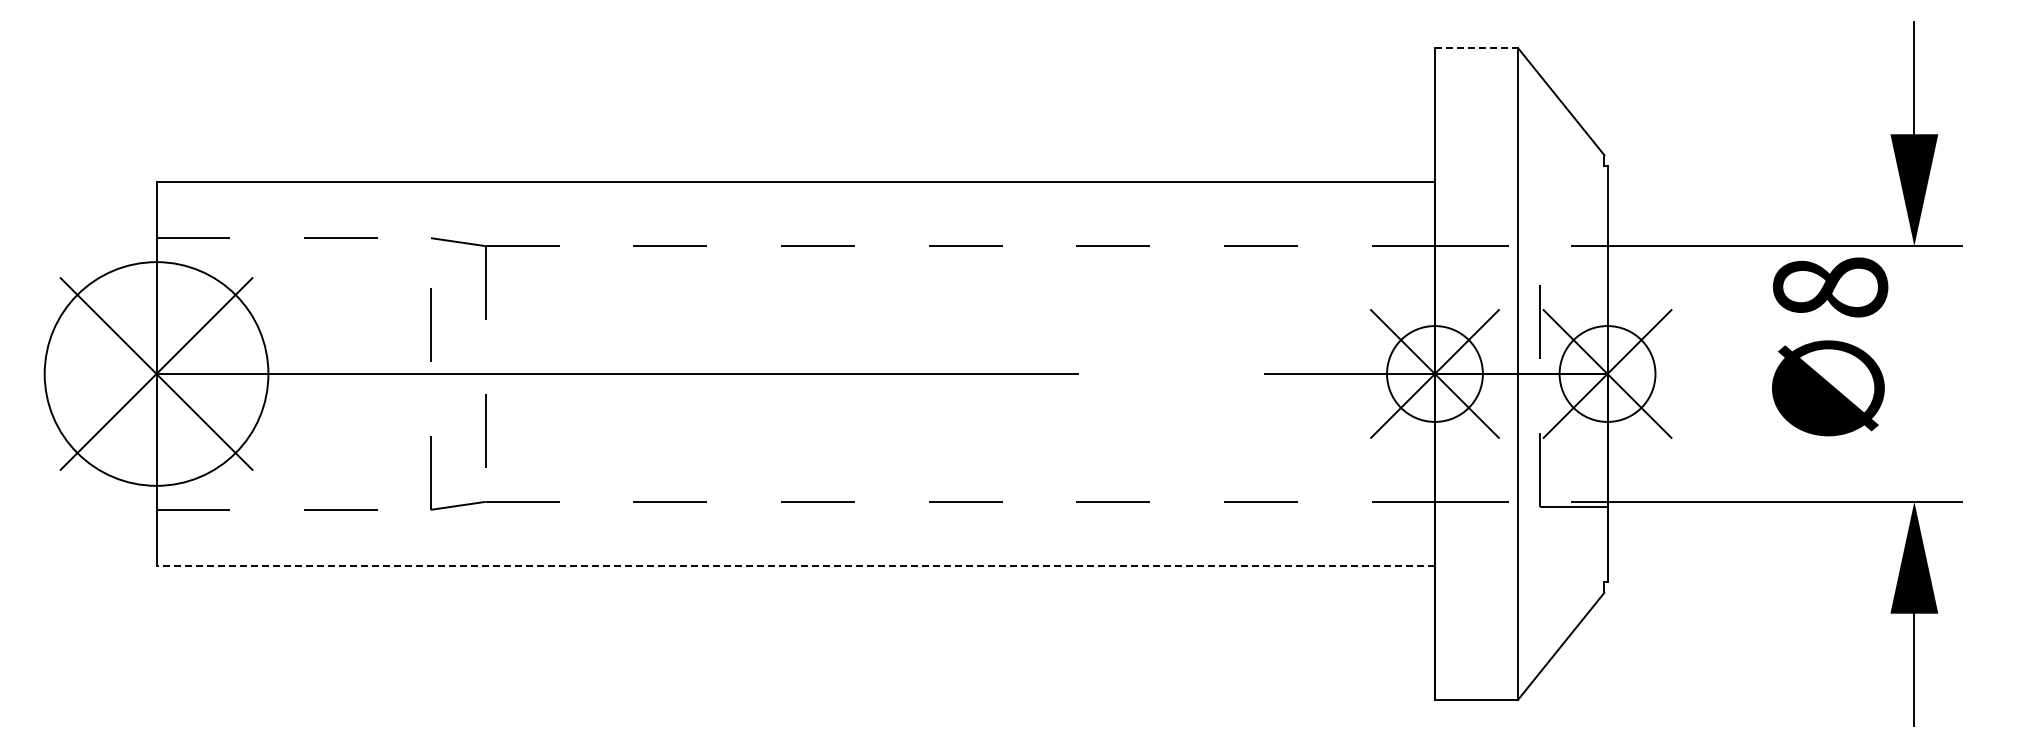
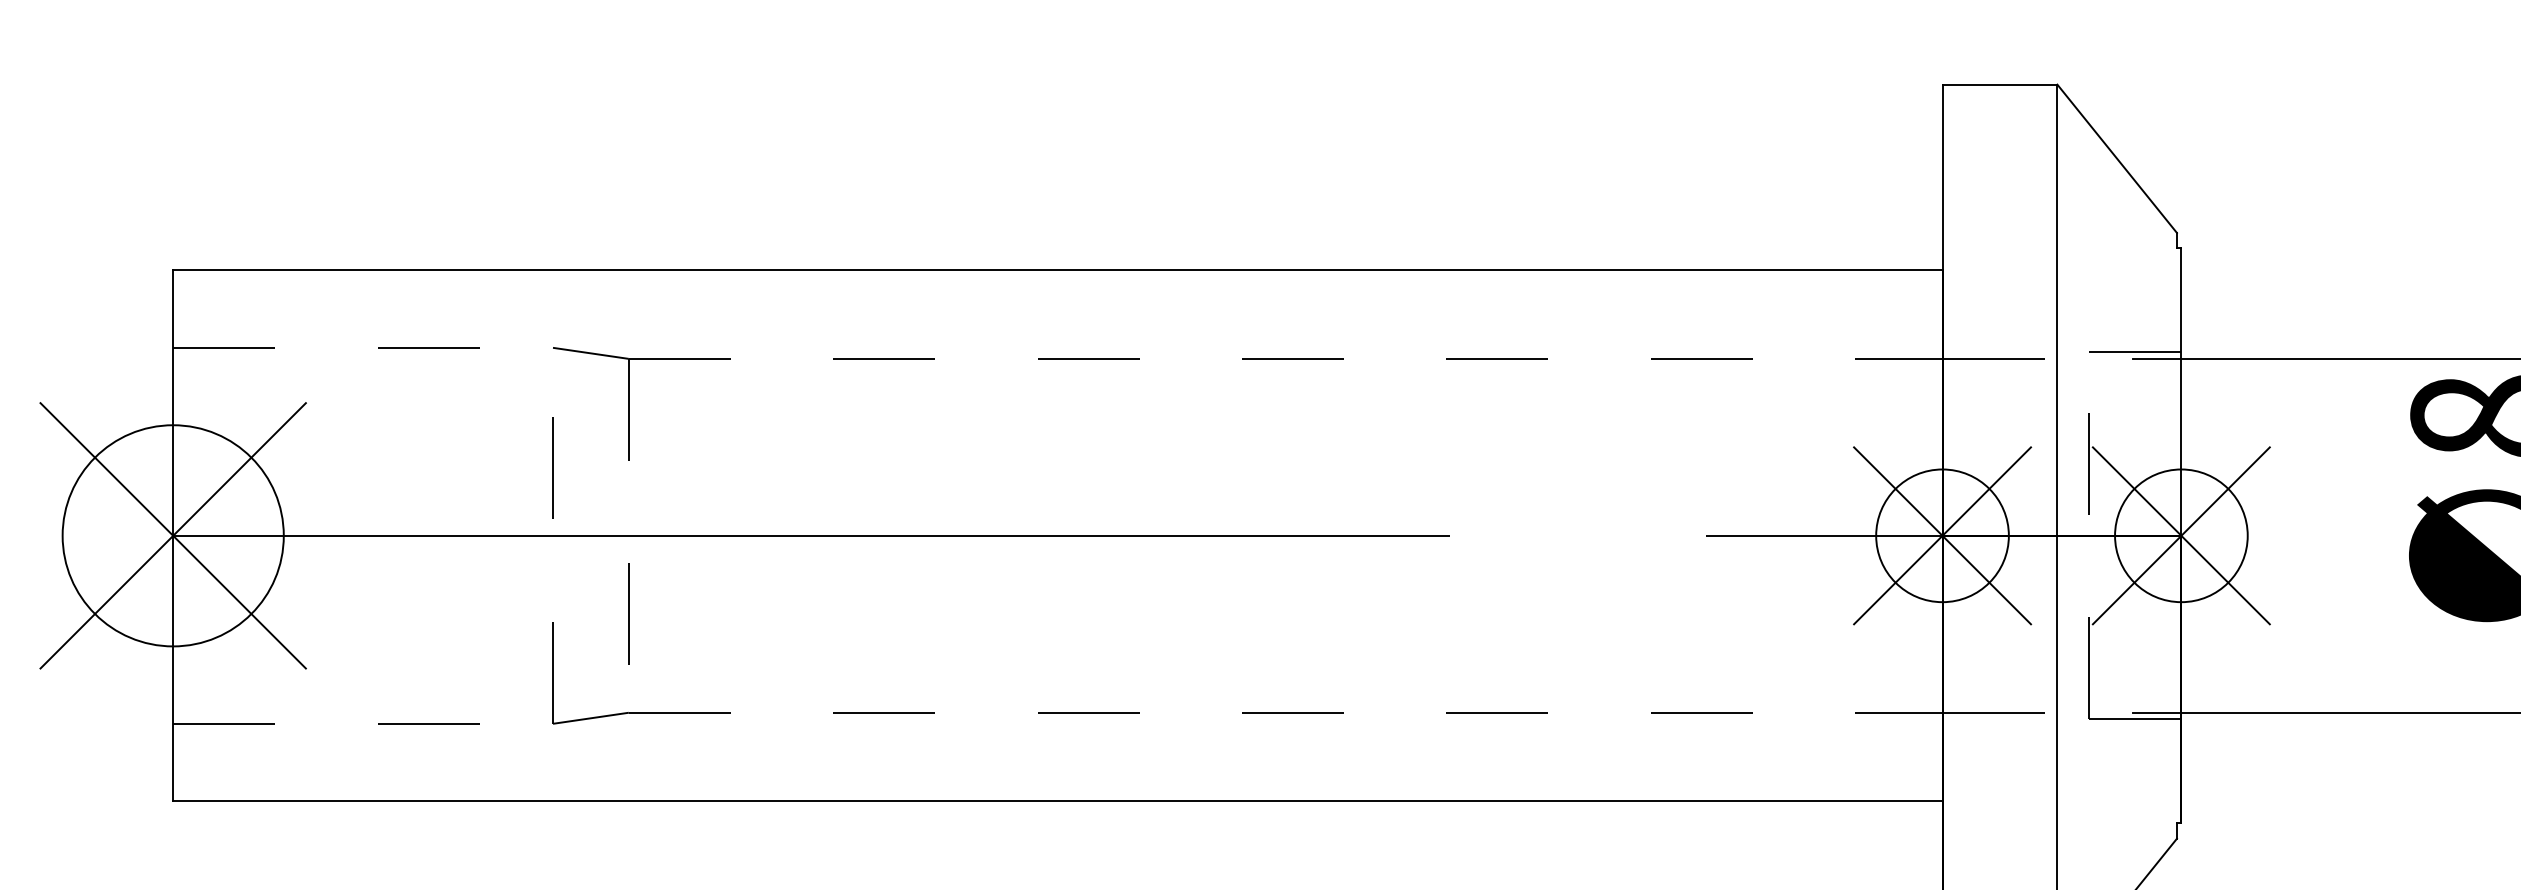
line: (1476, 48) -> (2000, 85), dashed -> solid
line: (1573, 241) -> (2134, 352), added
circle: (156, 373) -> (173, 535), size x0.71
line: (795, 565) -> (1057, 800), dashed -> solid

